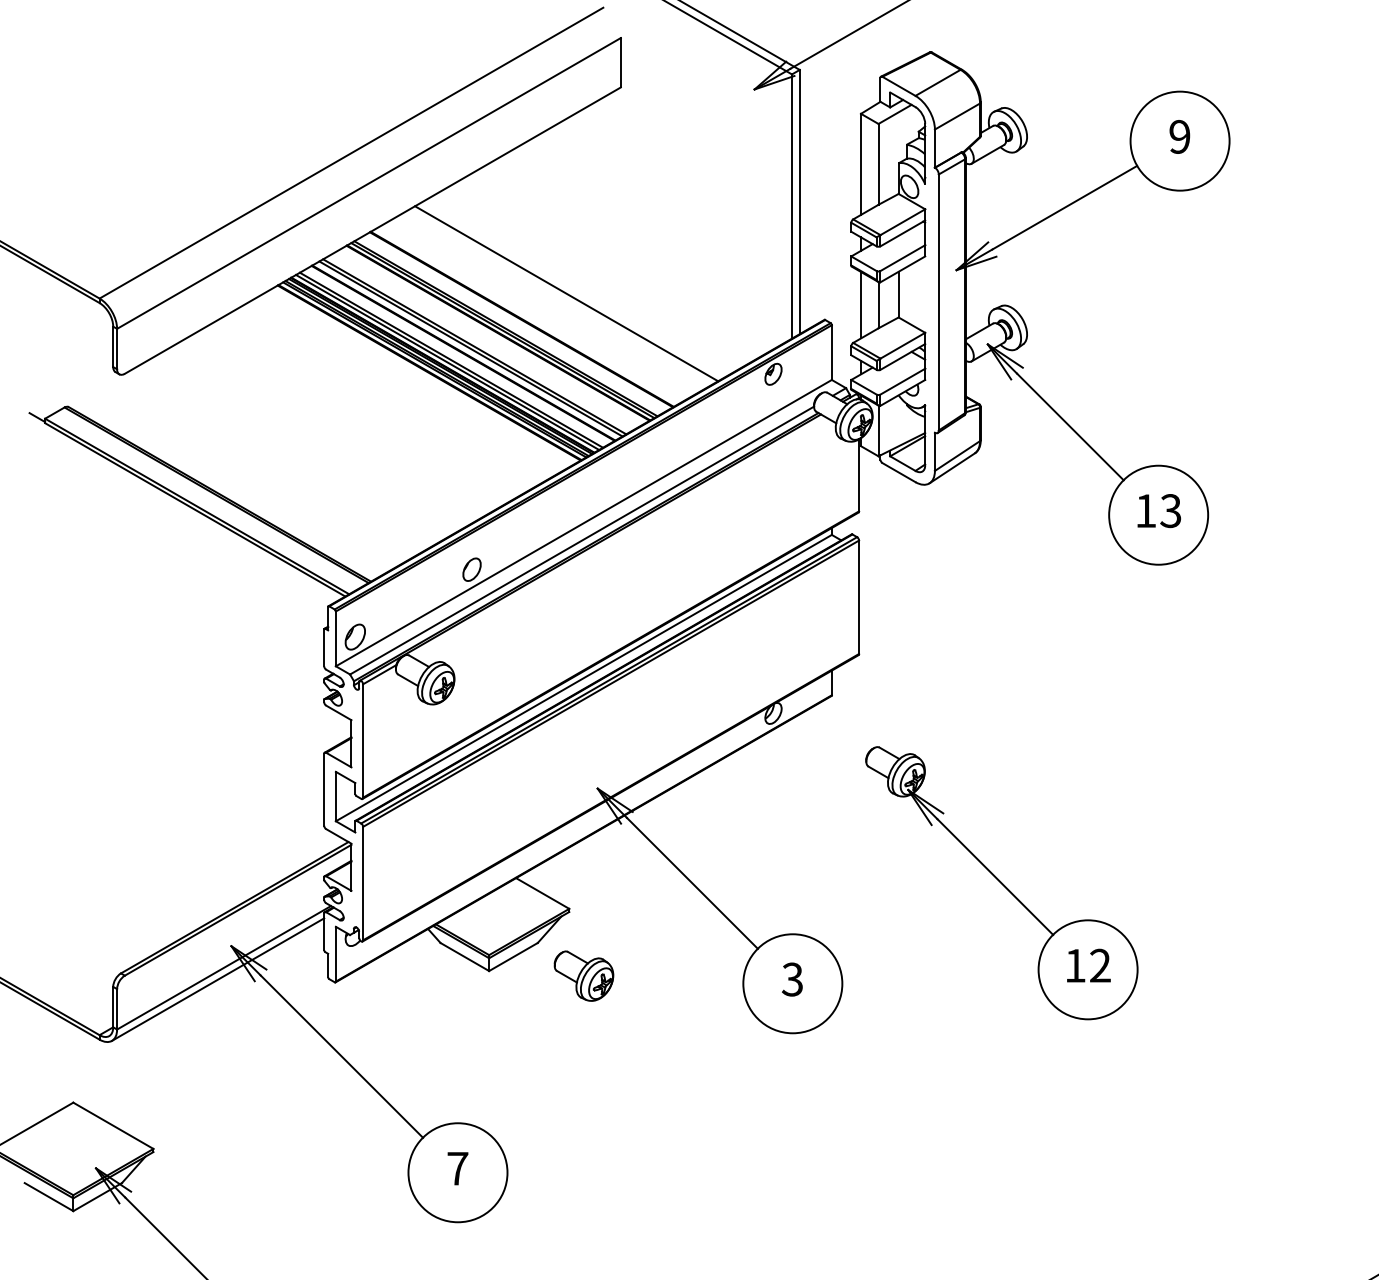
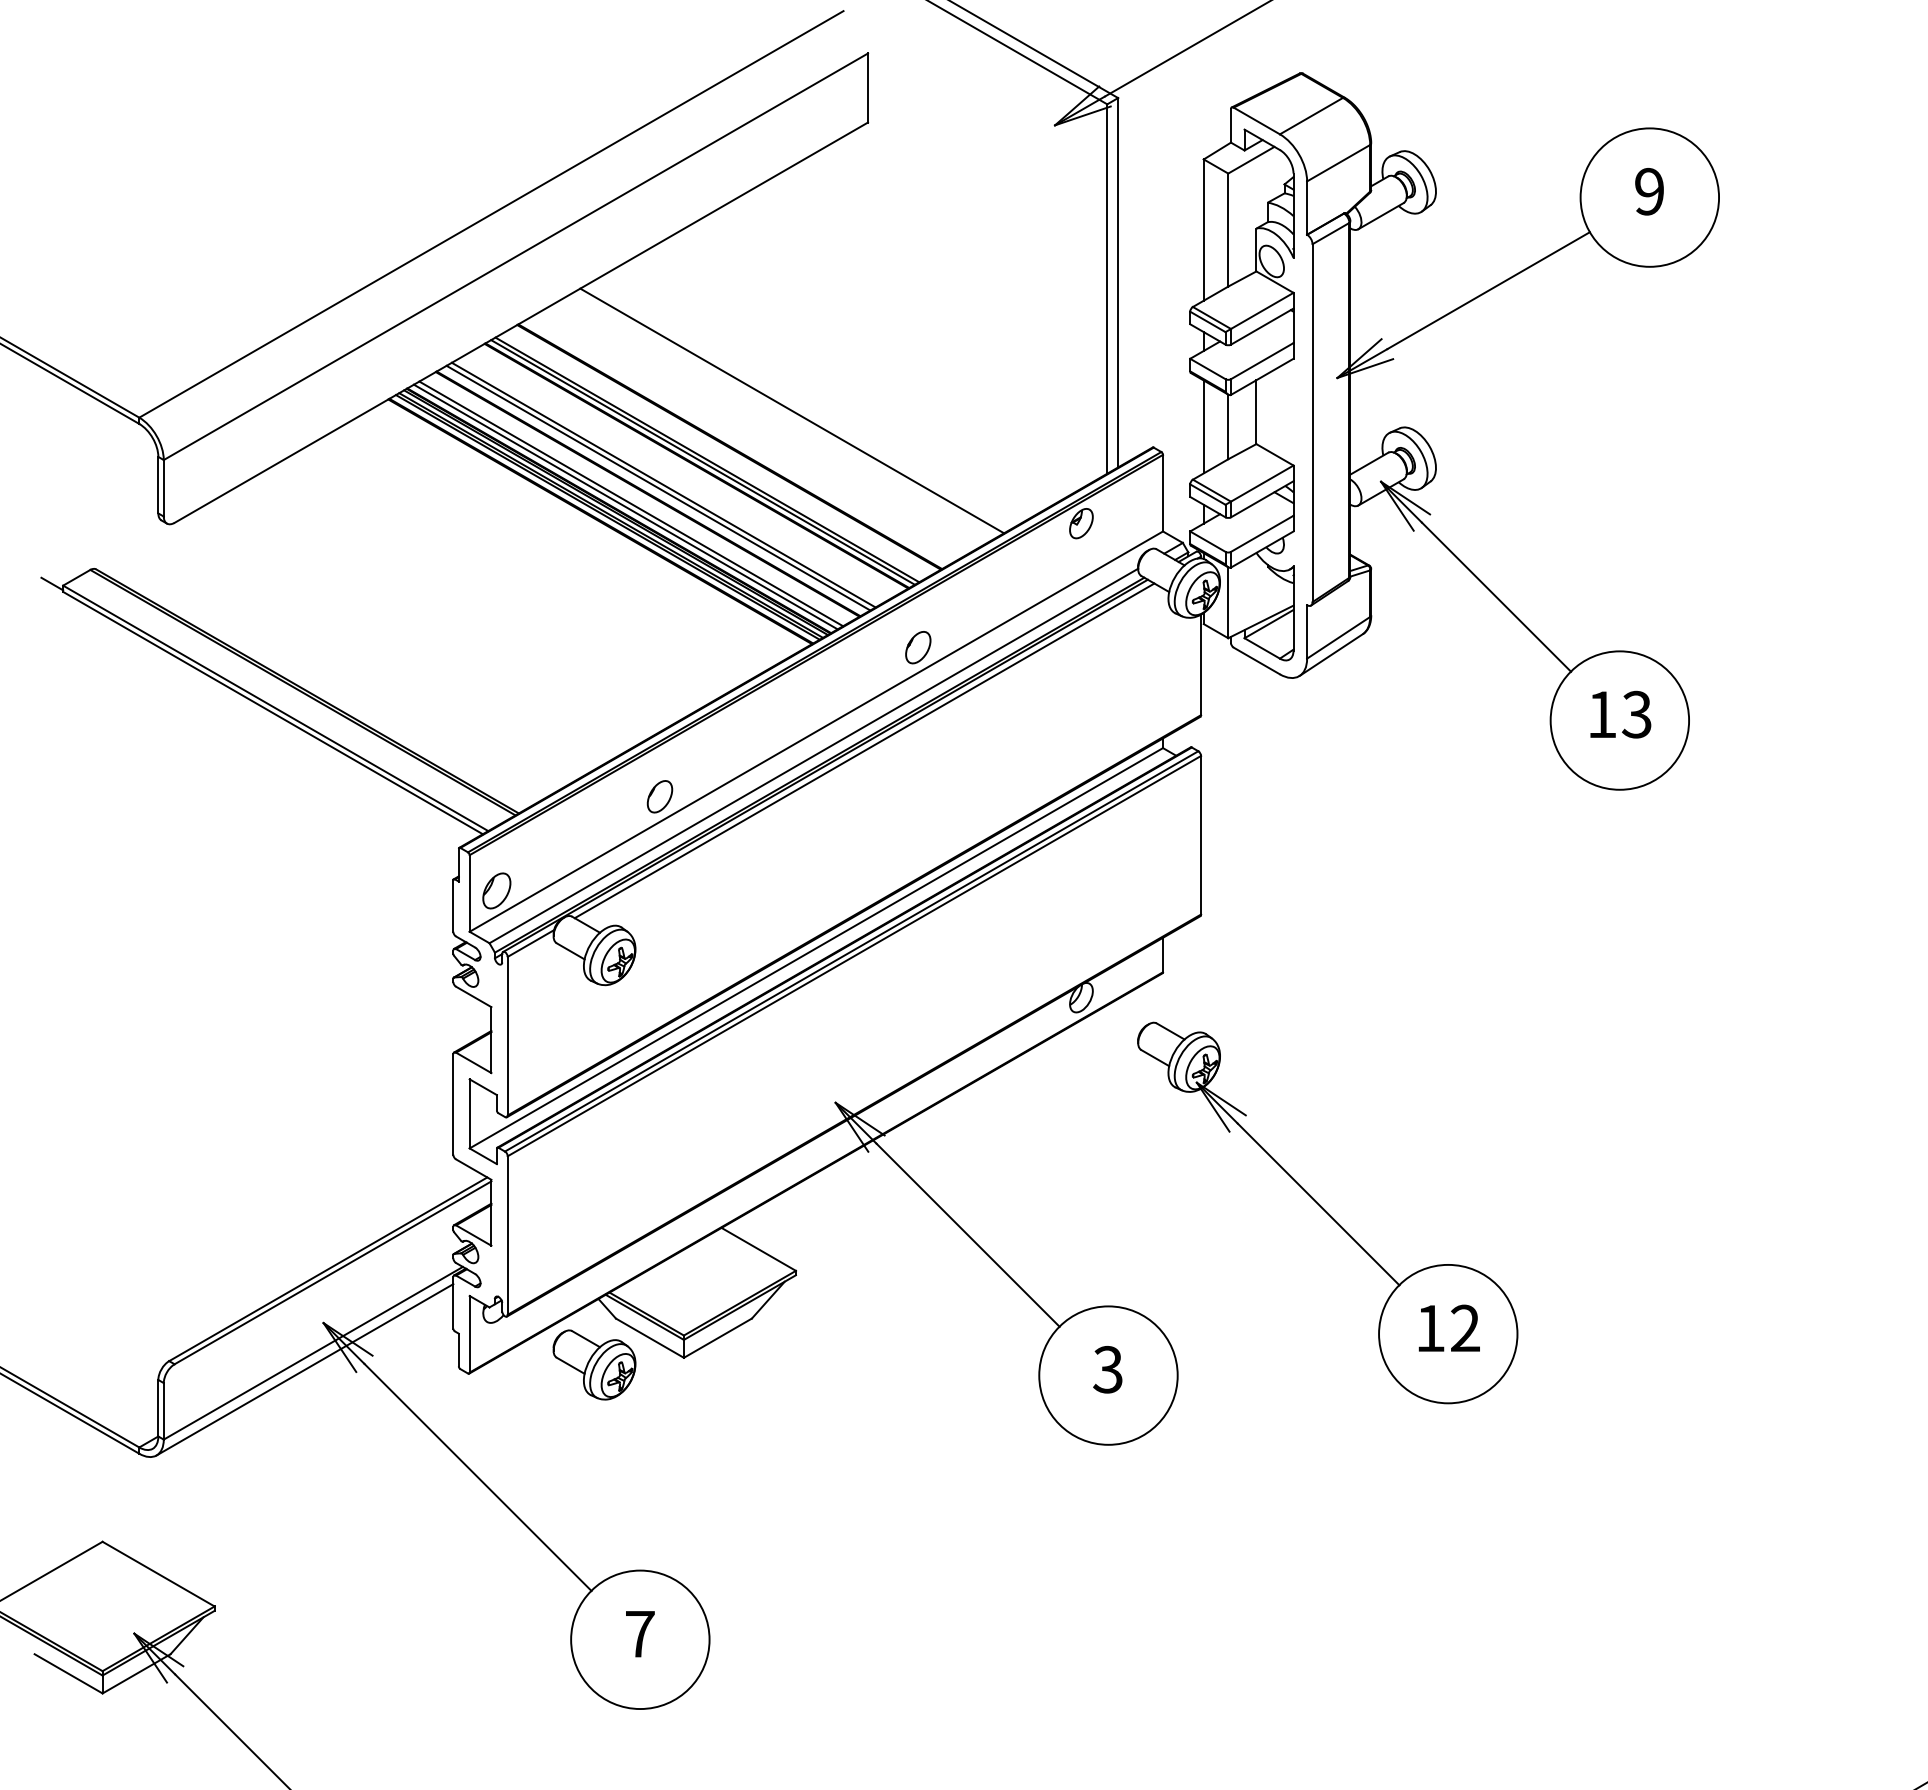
part: (656, 462) -> (918, 647), added
line: (618, 536) -> (864, 750), added
part: (1001, 882) -> (1327, 1212), moved
part: (583, 975) -> (594, 1364), moved

